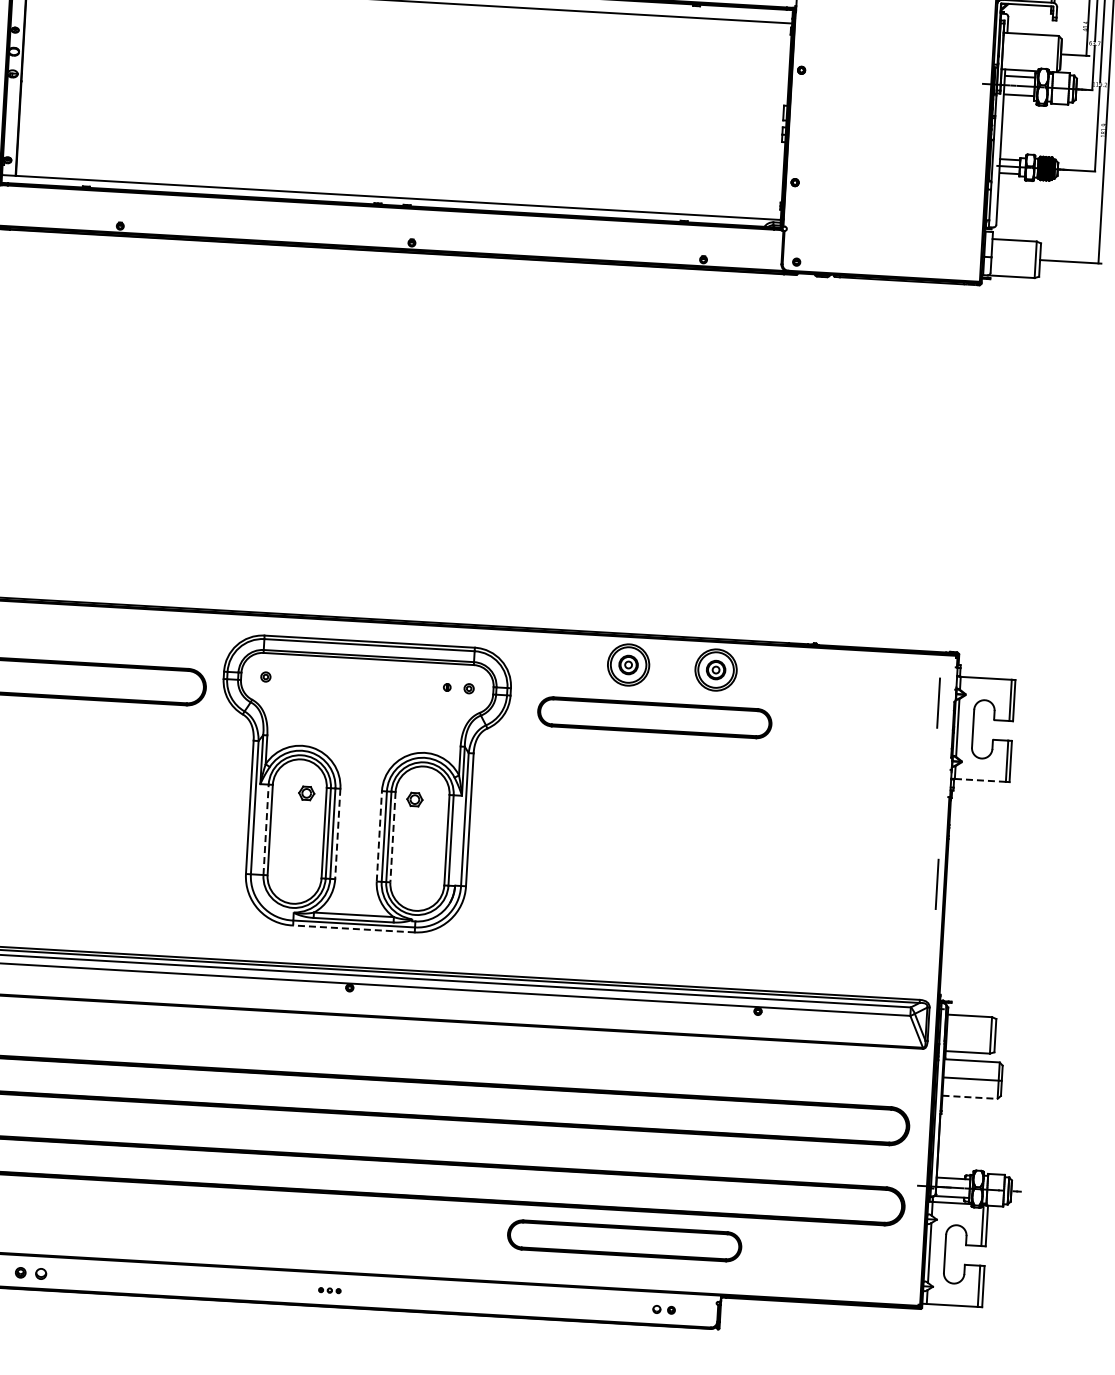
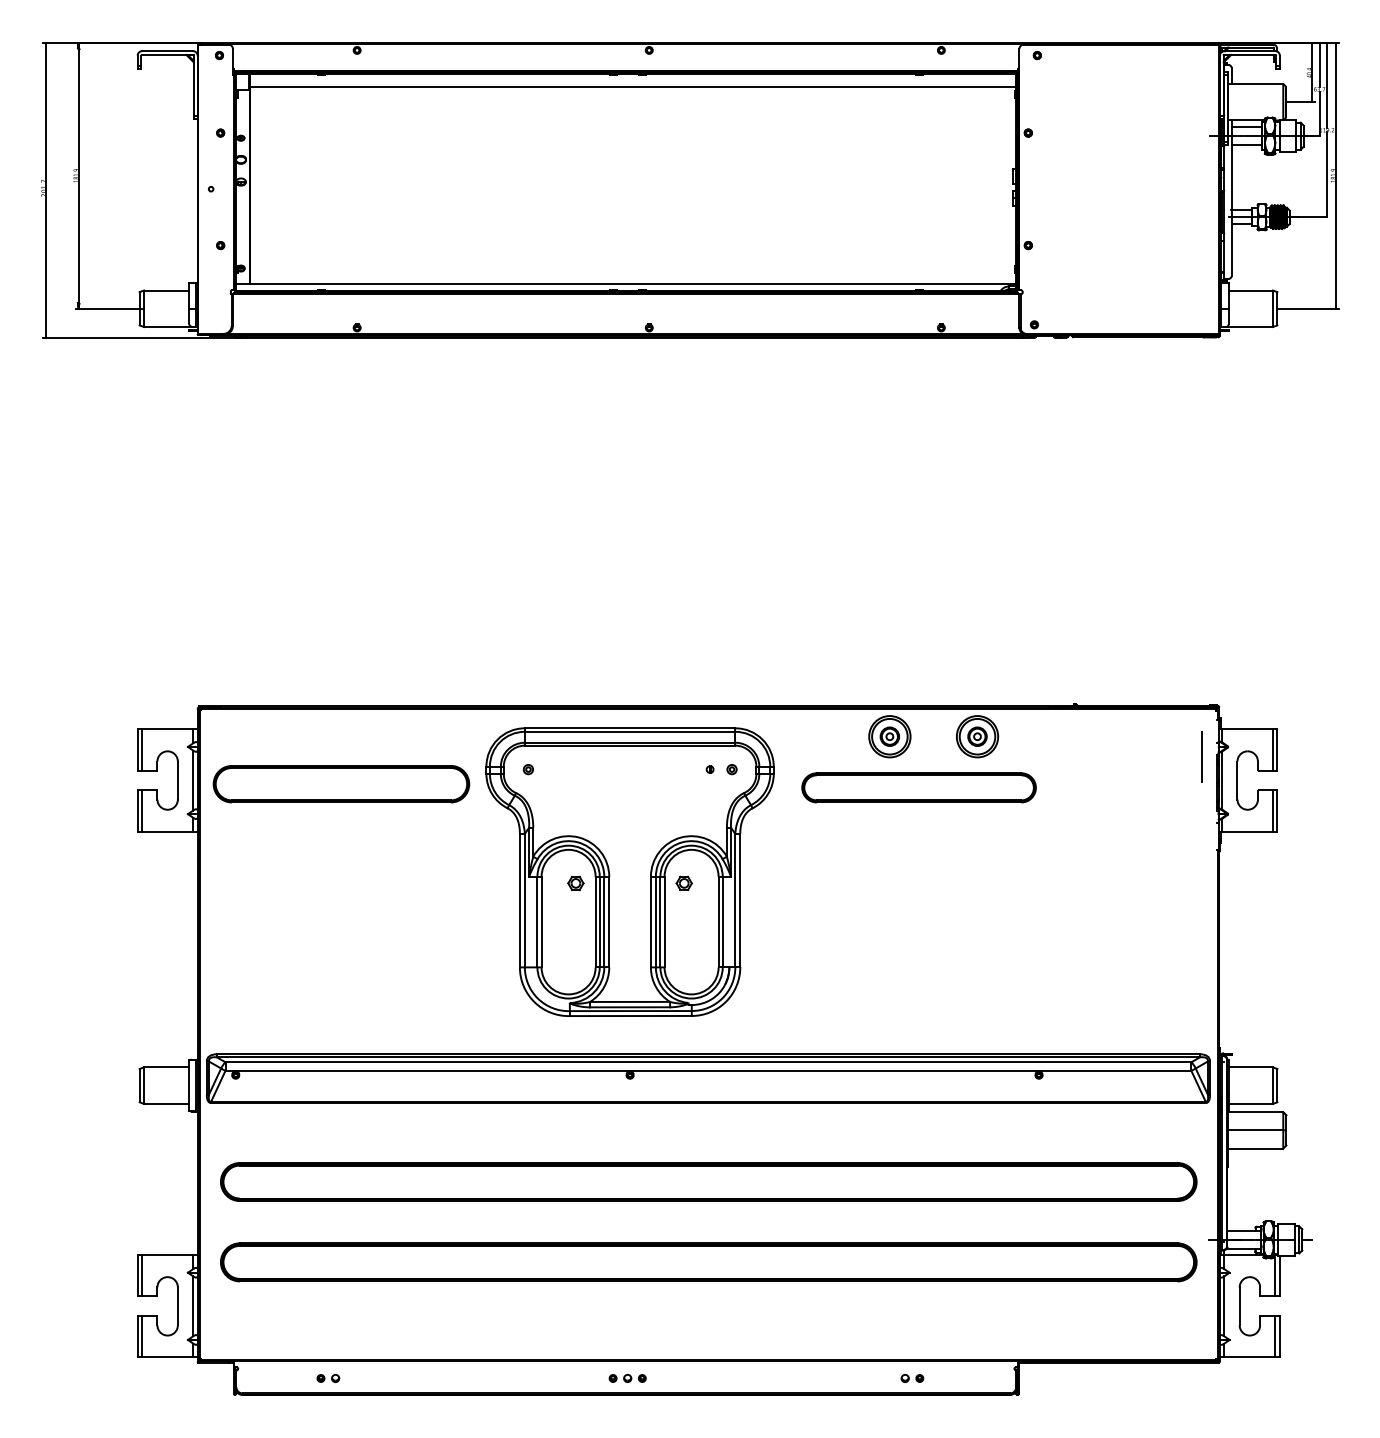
line: (980, 780) -> (1247, 831), dashed -> solid
line: (266, 829) -> (537, 921), dashed -> solid
line: (338, 834) -> (609, 922), dashed -> solid
line: (378, 835) -> (650, 921), dashed -> solid
line: (392, 837) -> (664, 922), dashed -> solid
line: (937, 883) -> (1210, 937), removed
line: (353, 929) -> (630, 1016), dashed -> solid
line: (969, 1097) -> (1255, 1148), dashed -> solid
part: (624, 1240) -> (918, 1311), removed
part: (31, 1273) -> (328, 1378), size x0.71
part: (329, 1290) -> (627, 1378), size x1.67
part: (664, 1309) -> (912, 1378), moved

